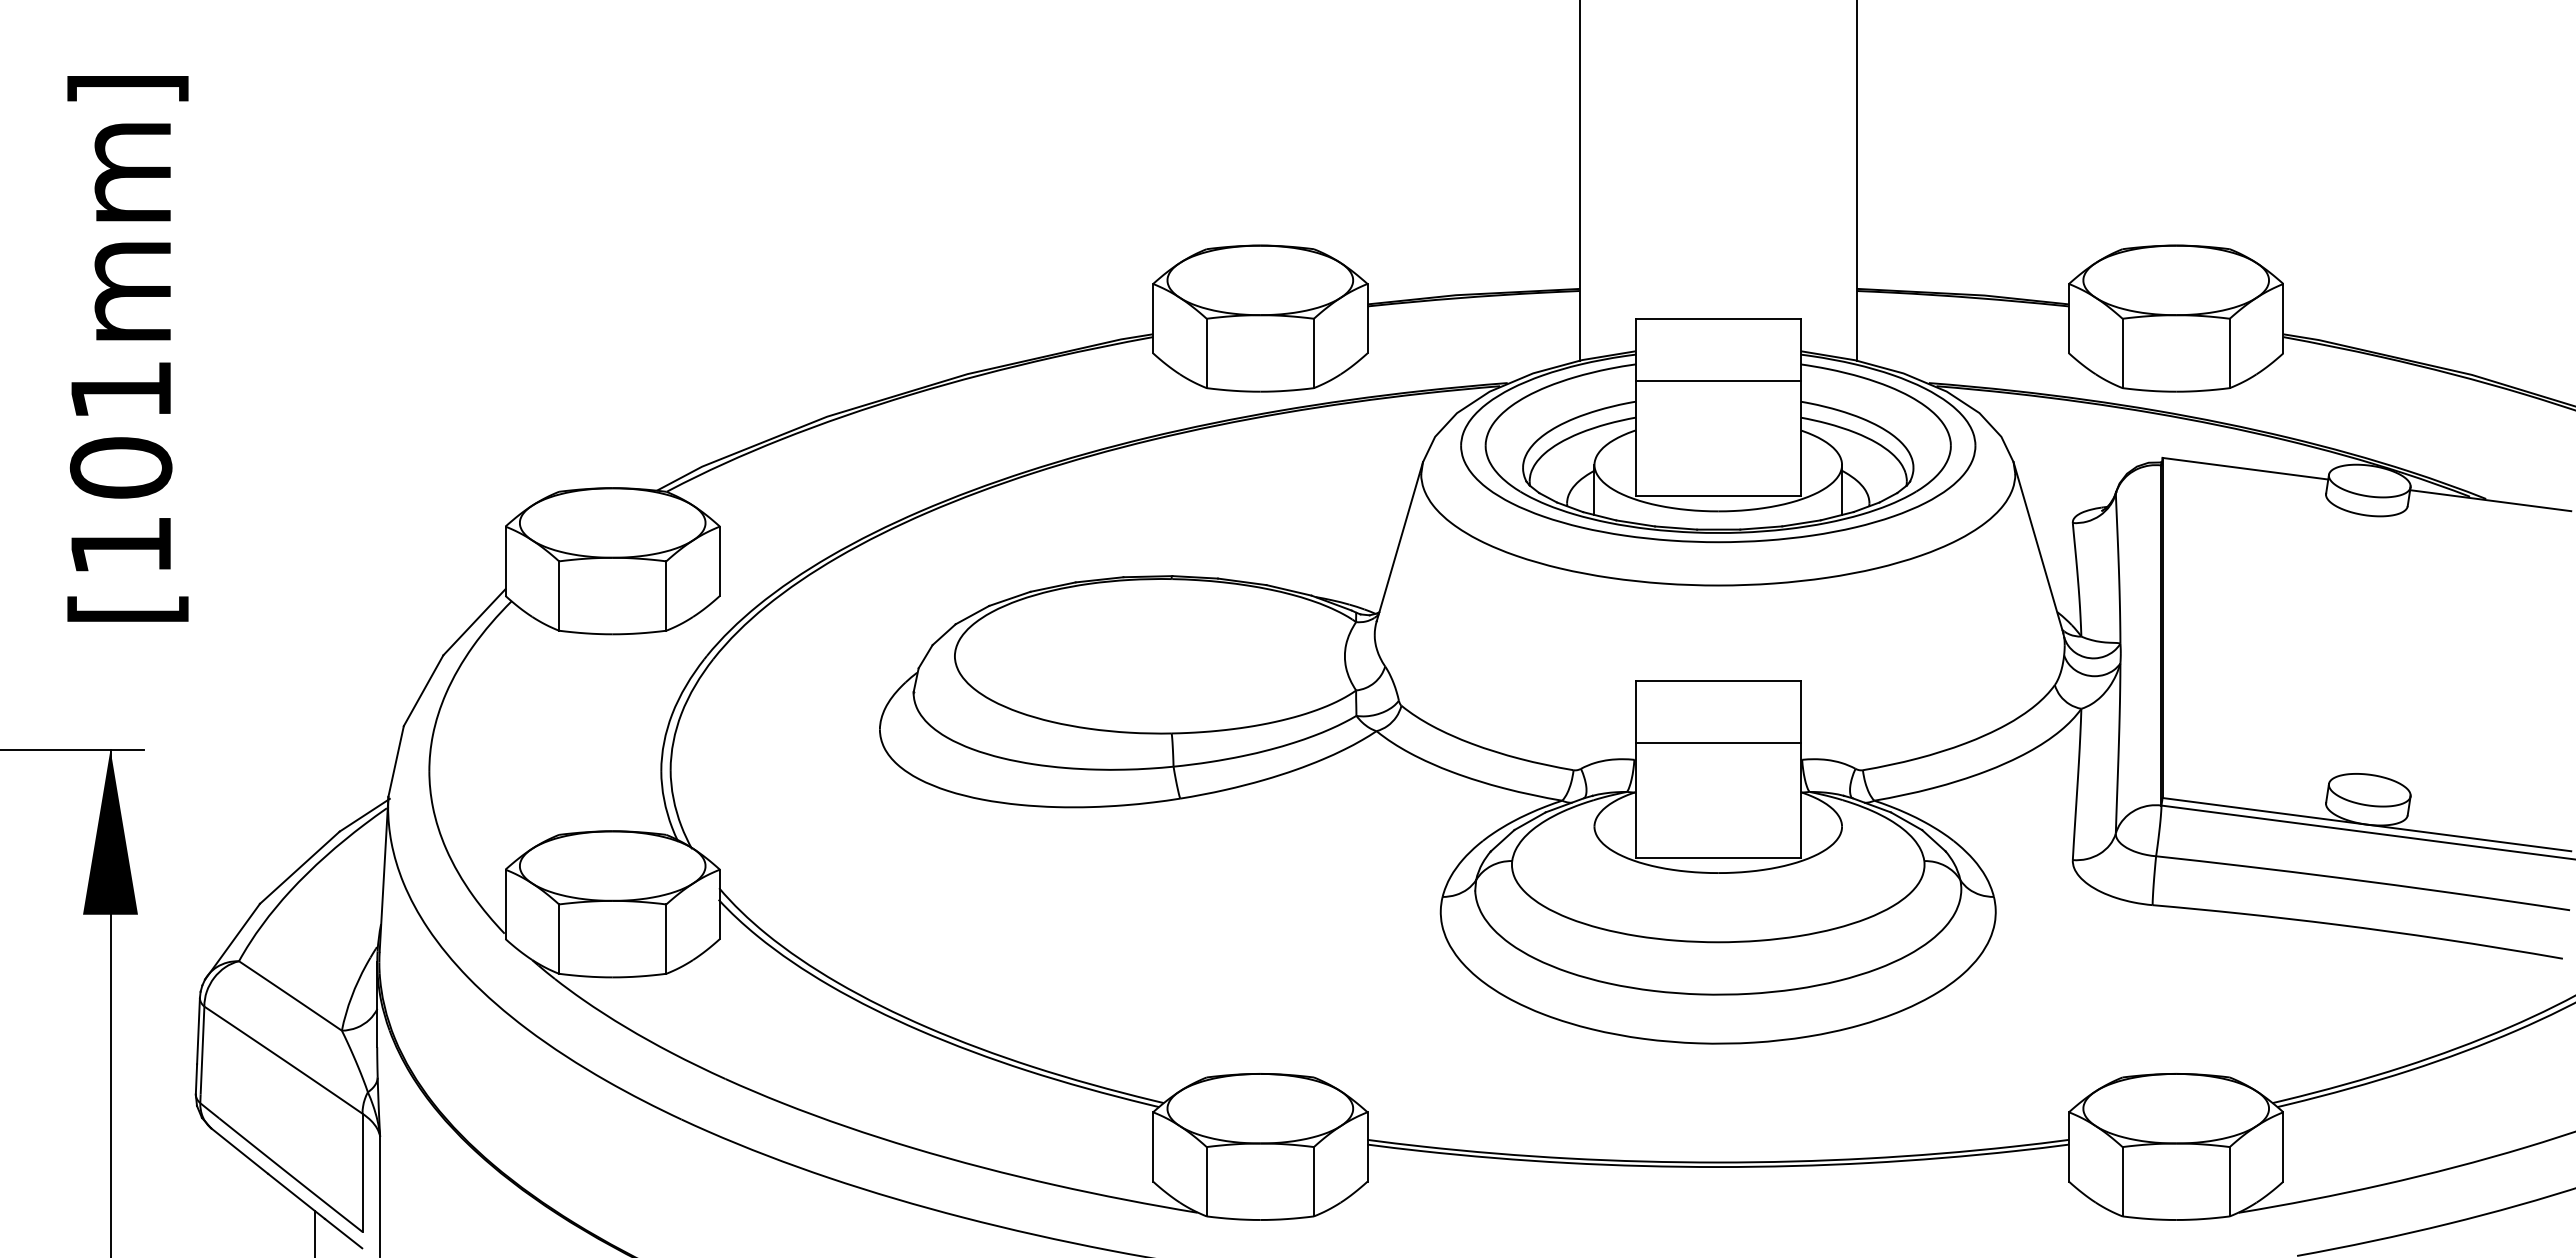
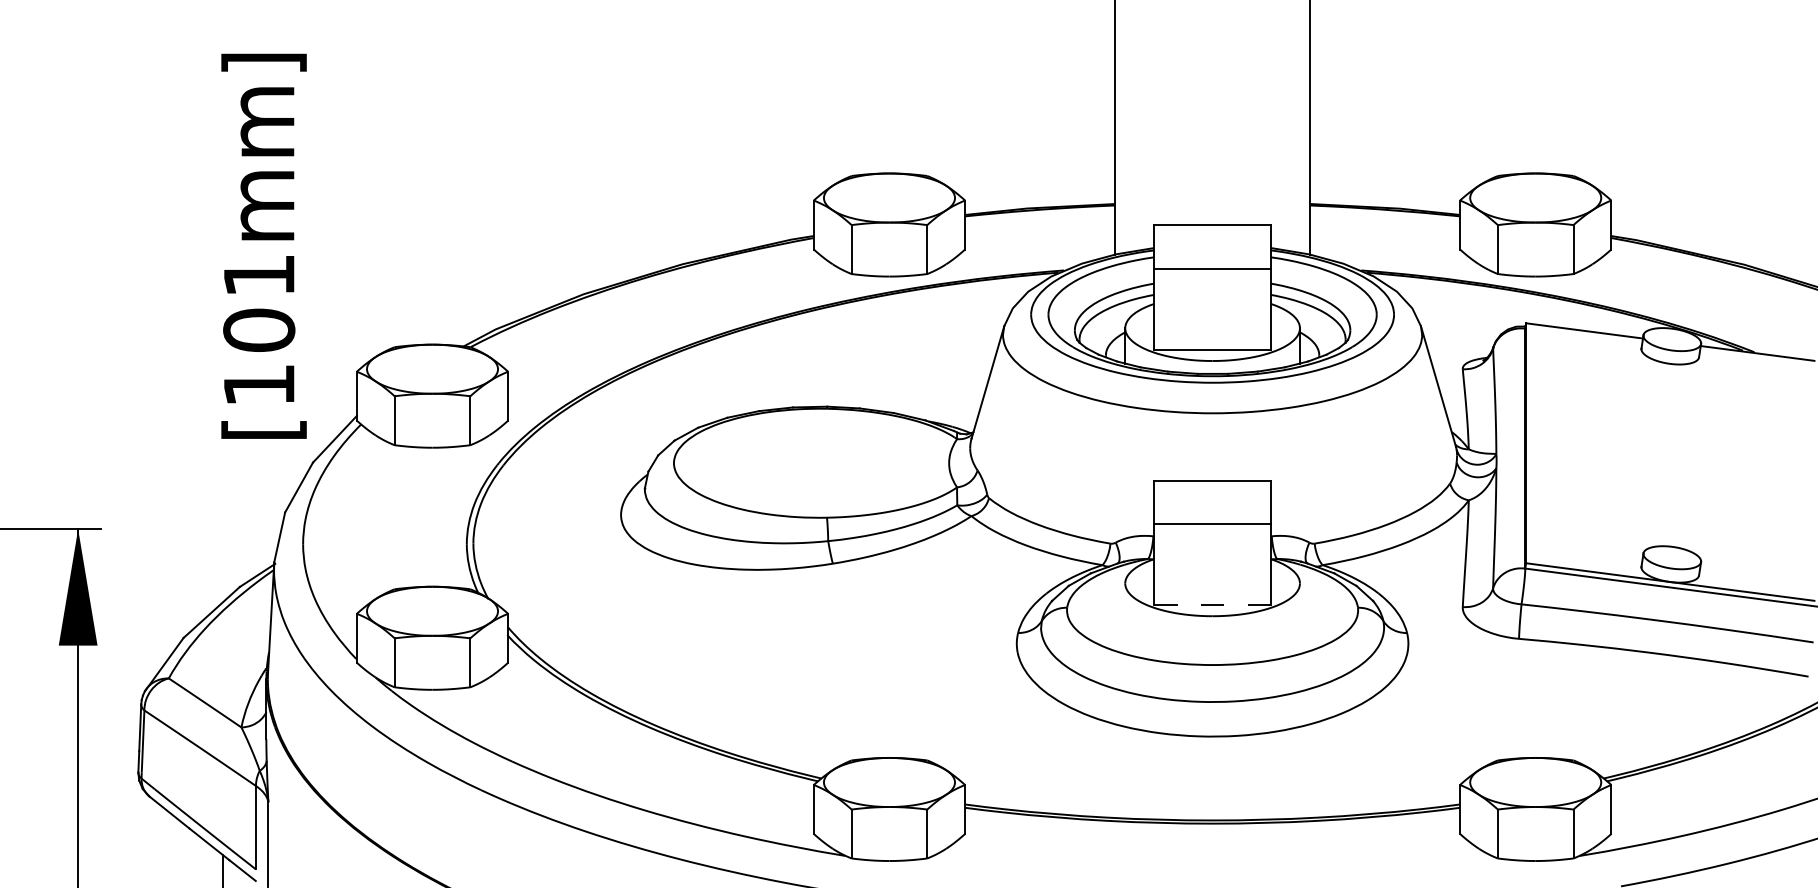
text: (127, 348) -> (263, 246), moved
line: (1718, 857) -> (1212, 605), solid -> dashed

